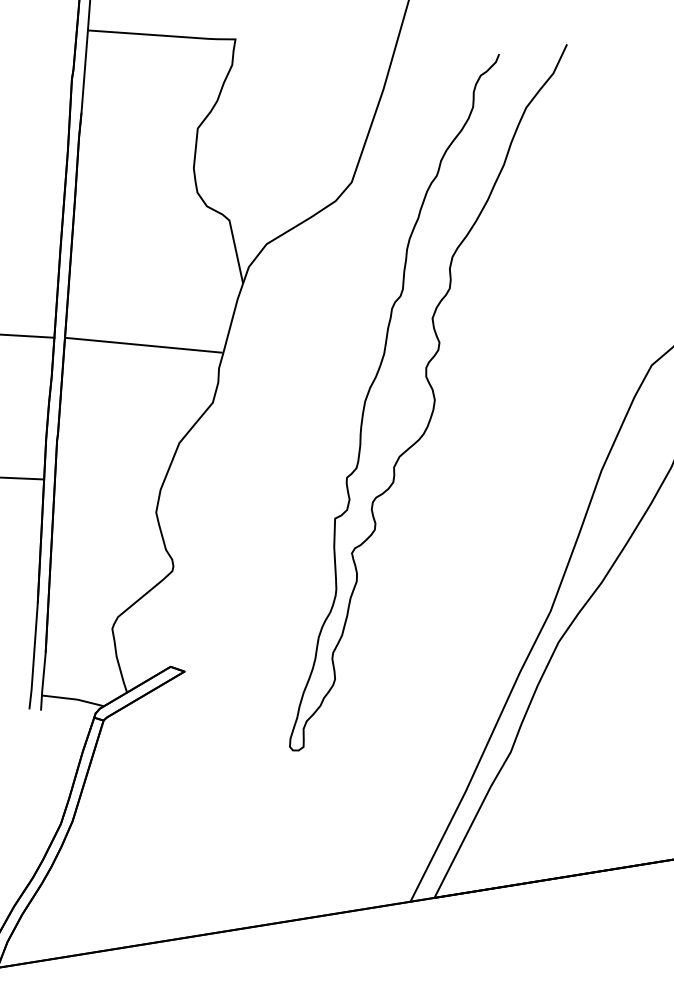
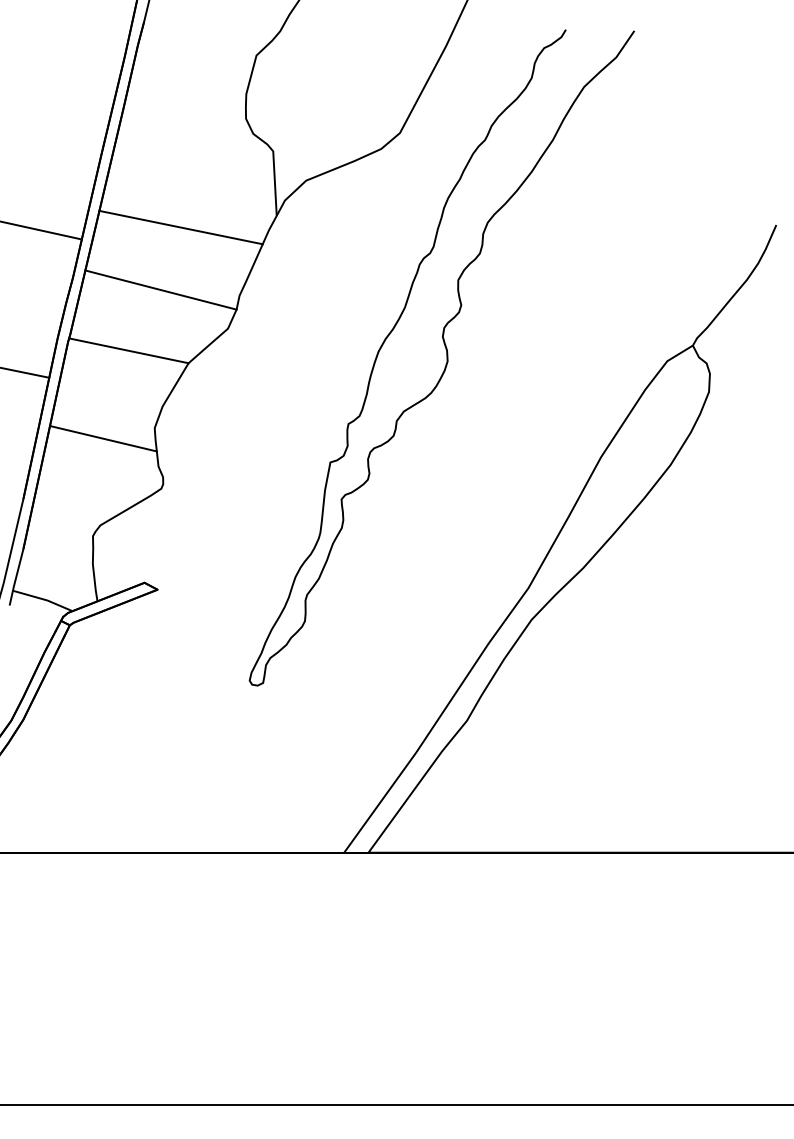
line: (149, 310) -> (180, 227), added
line: (143, 344) -> (160, 289), moved
line: (118, 439) -> (128, 350), added
line: (107, 530) -> (103, 438), added

